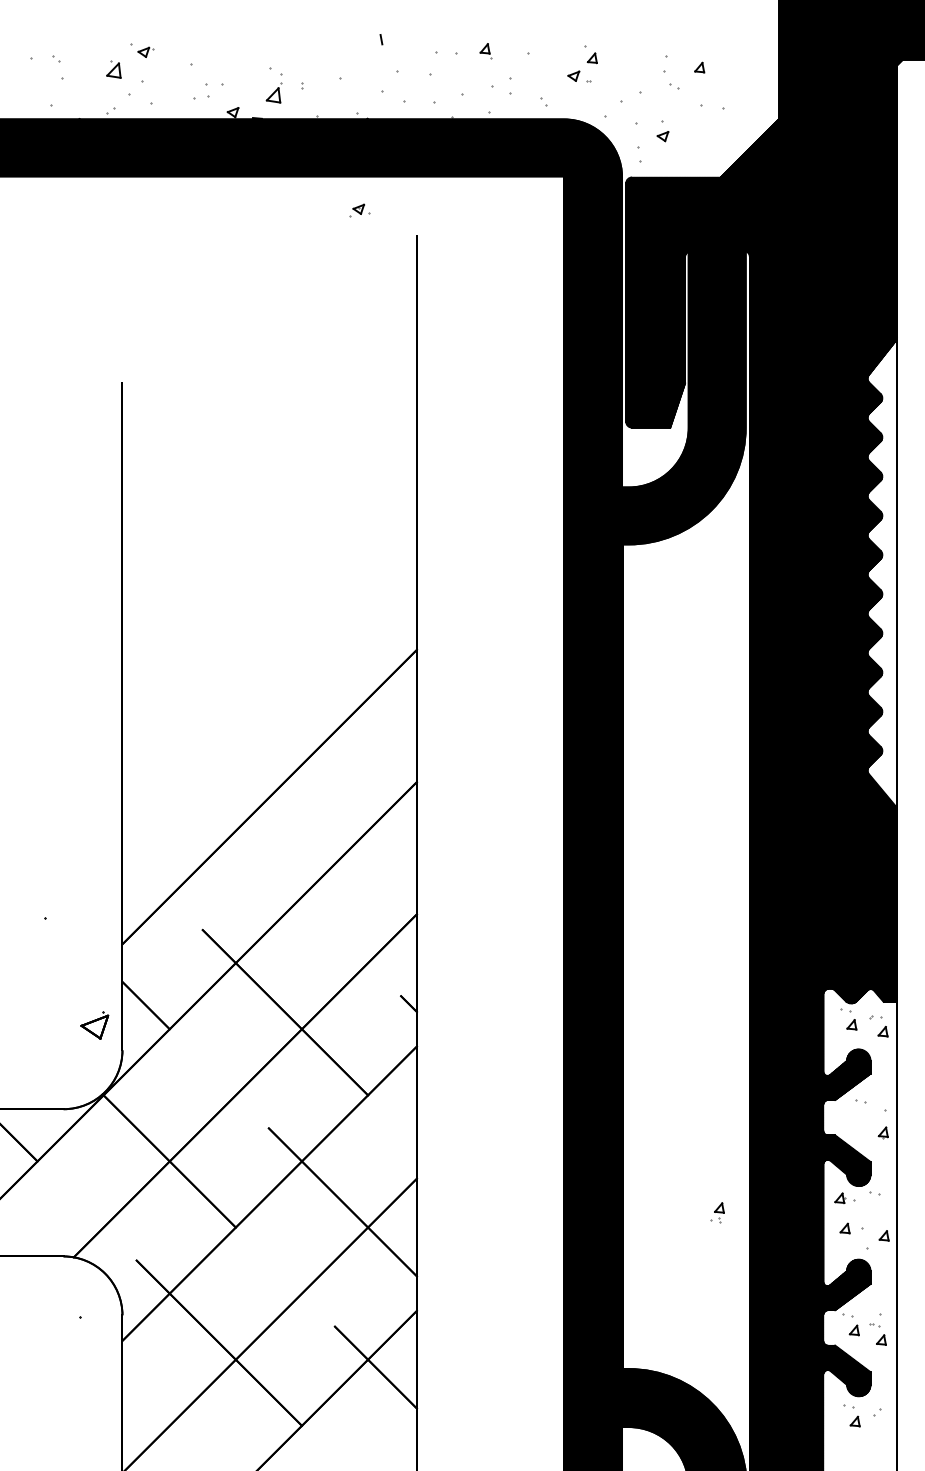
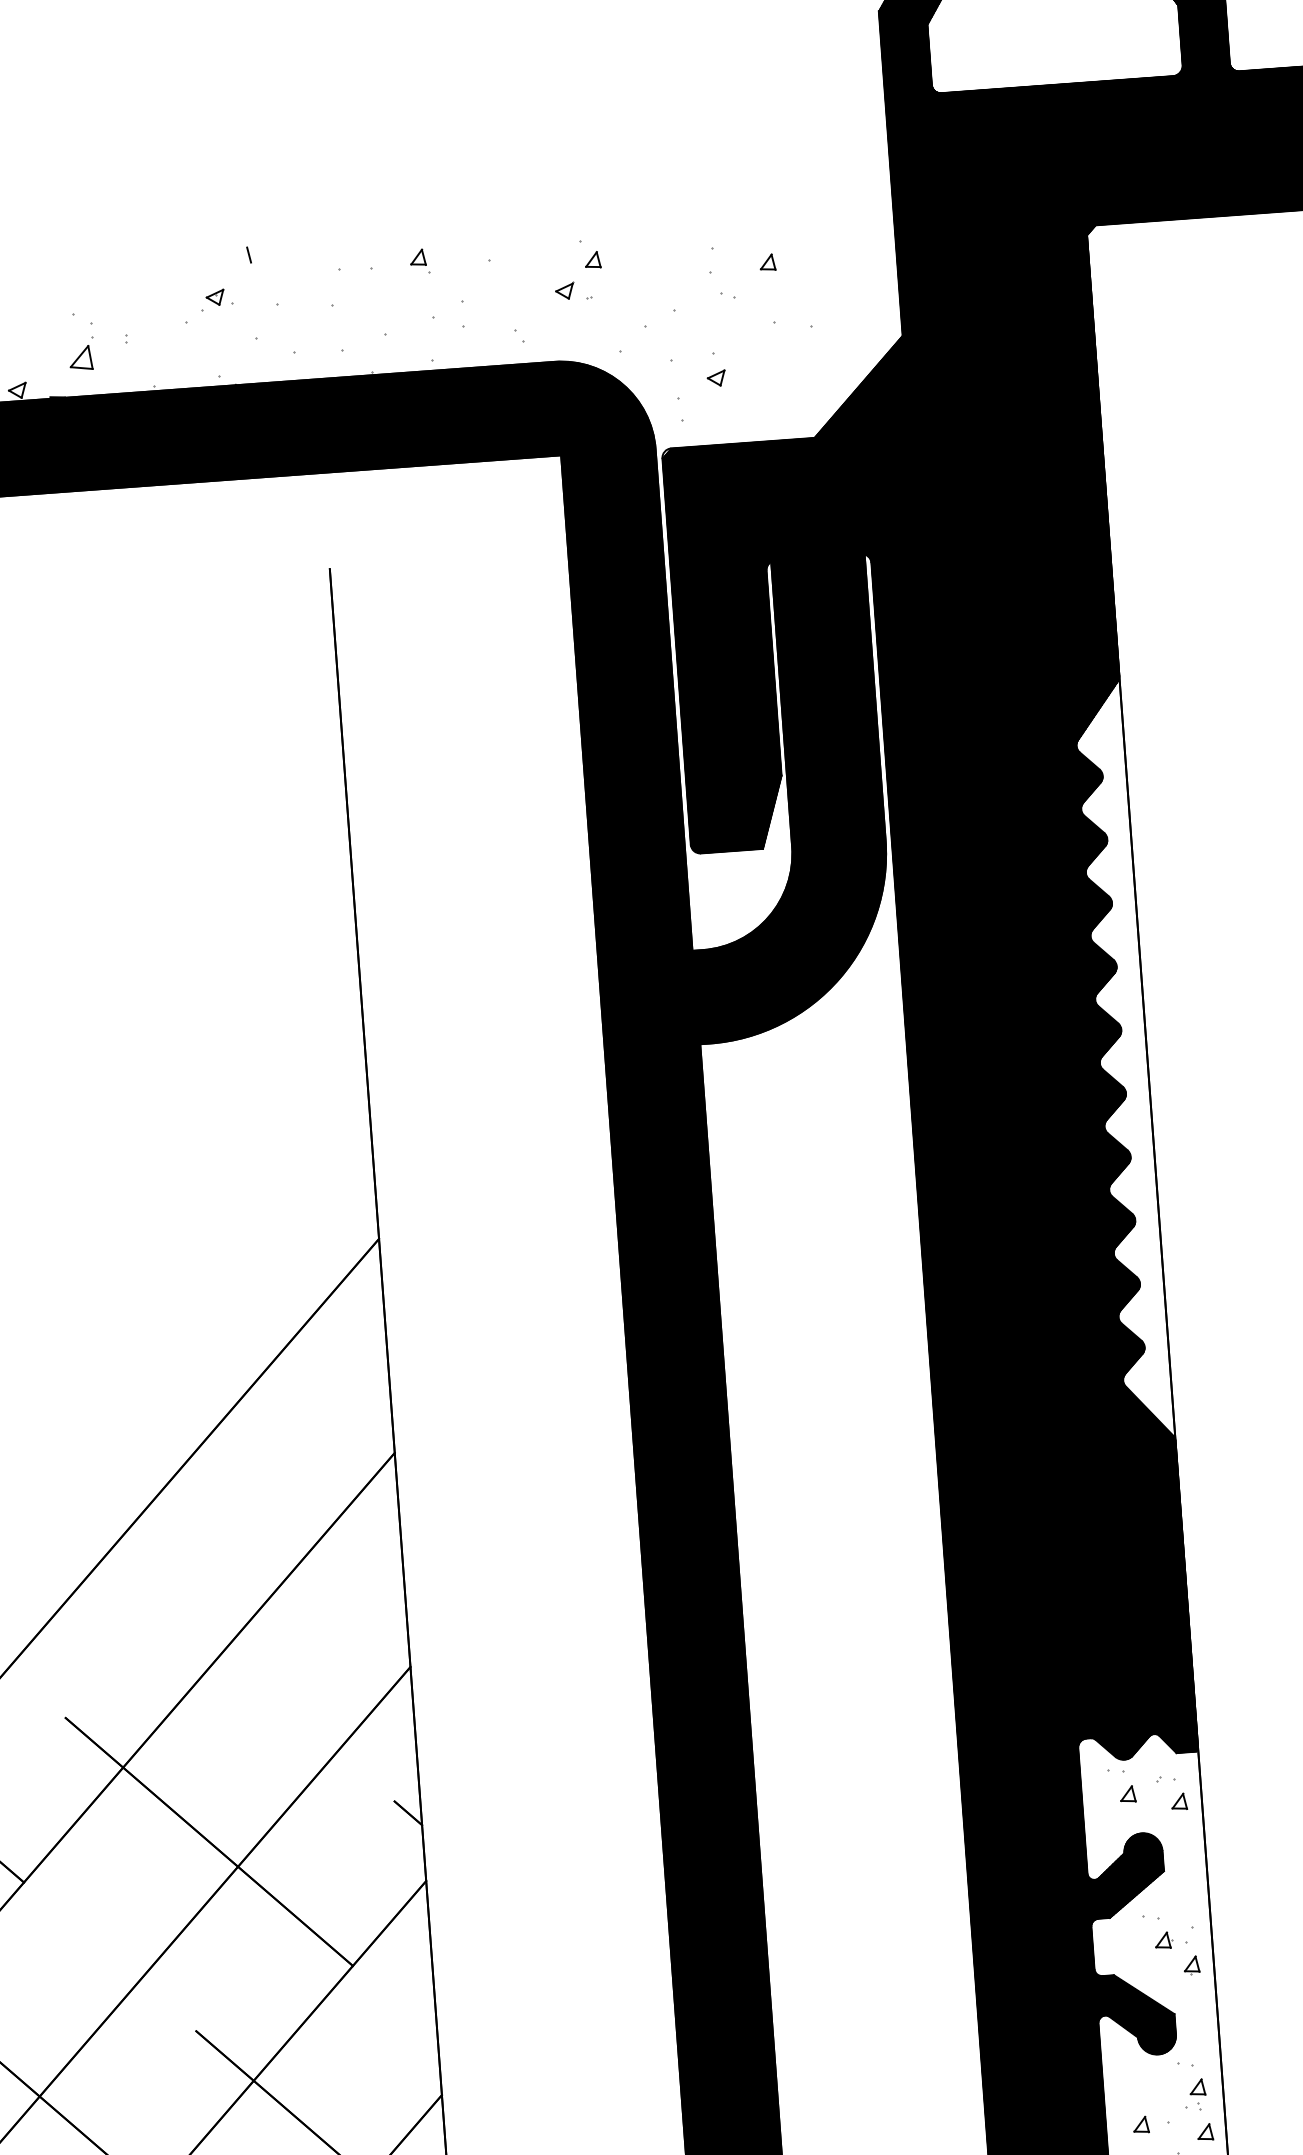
part: (359, 210) -> (216, 299), moved
part: (844, 1198) -> (1170, 1940), moved
part: (717, 1212) -> (1194, 2094), moved

